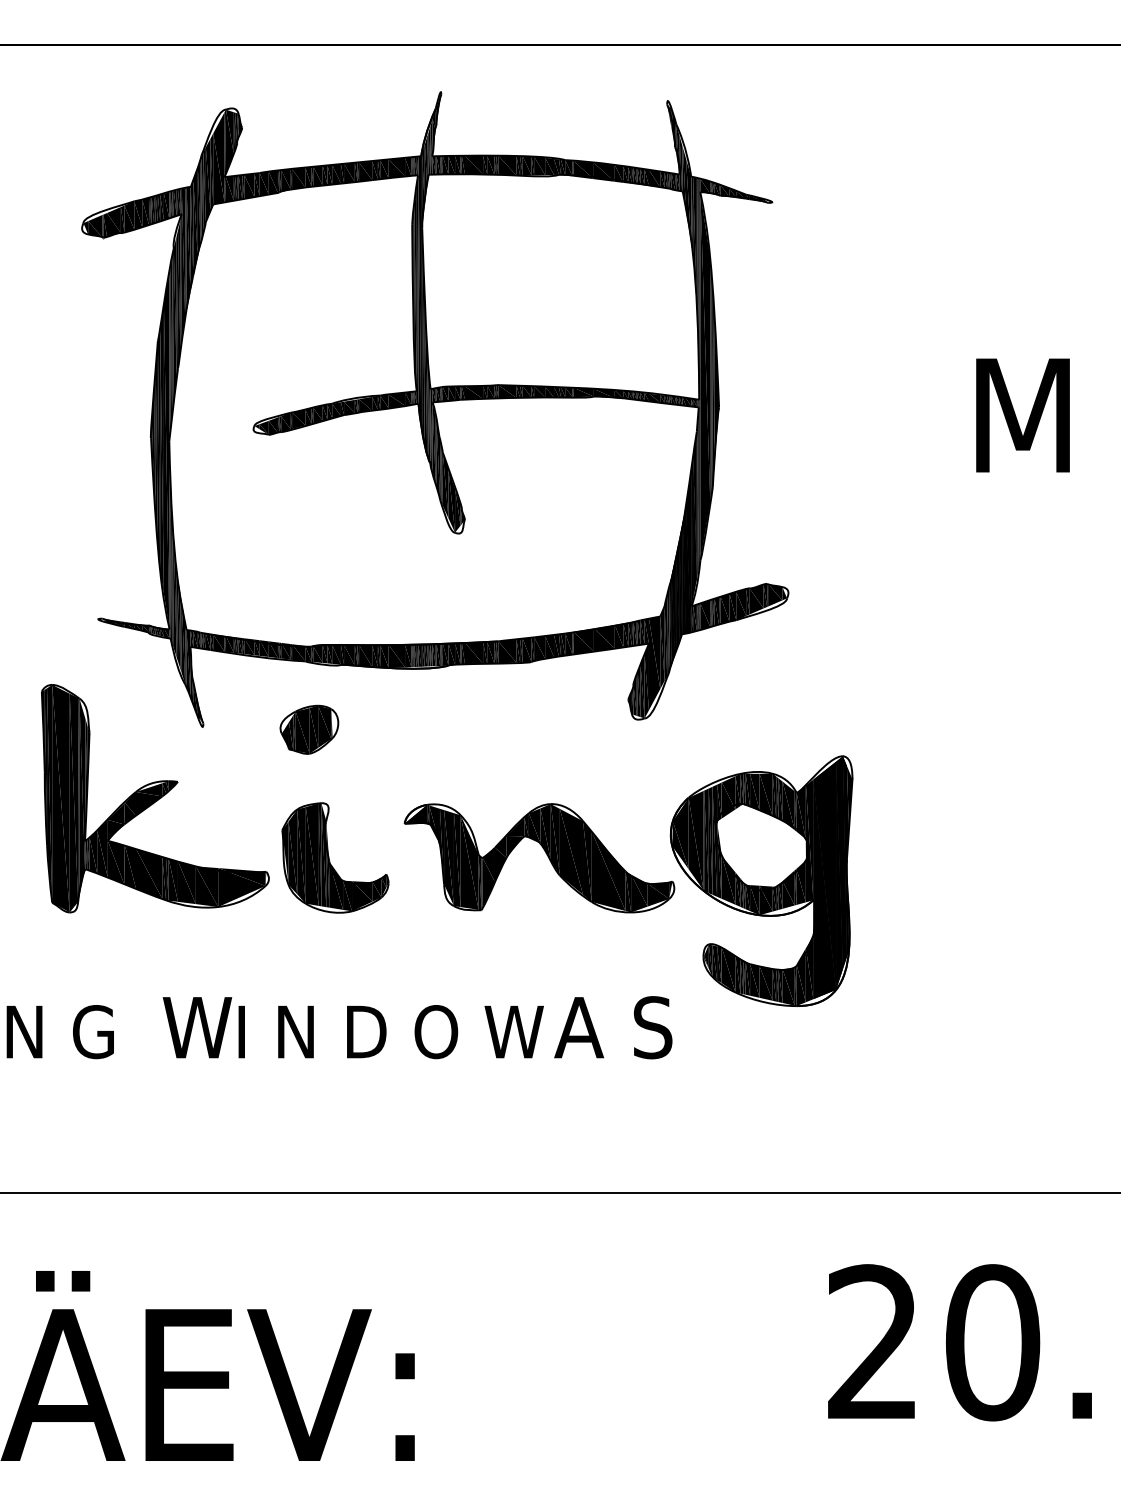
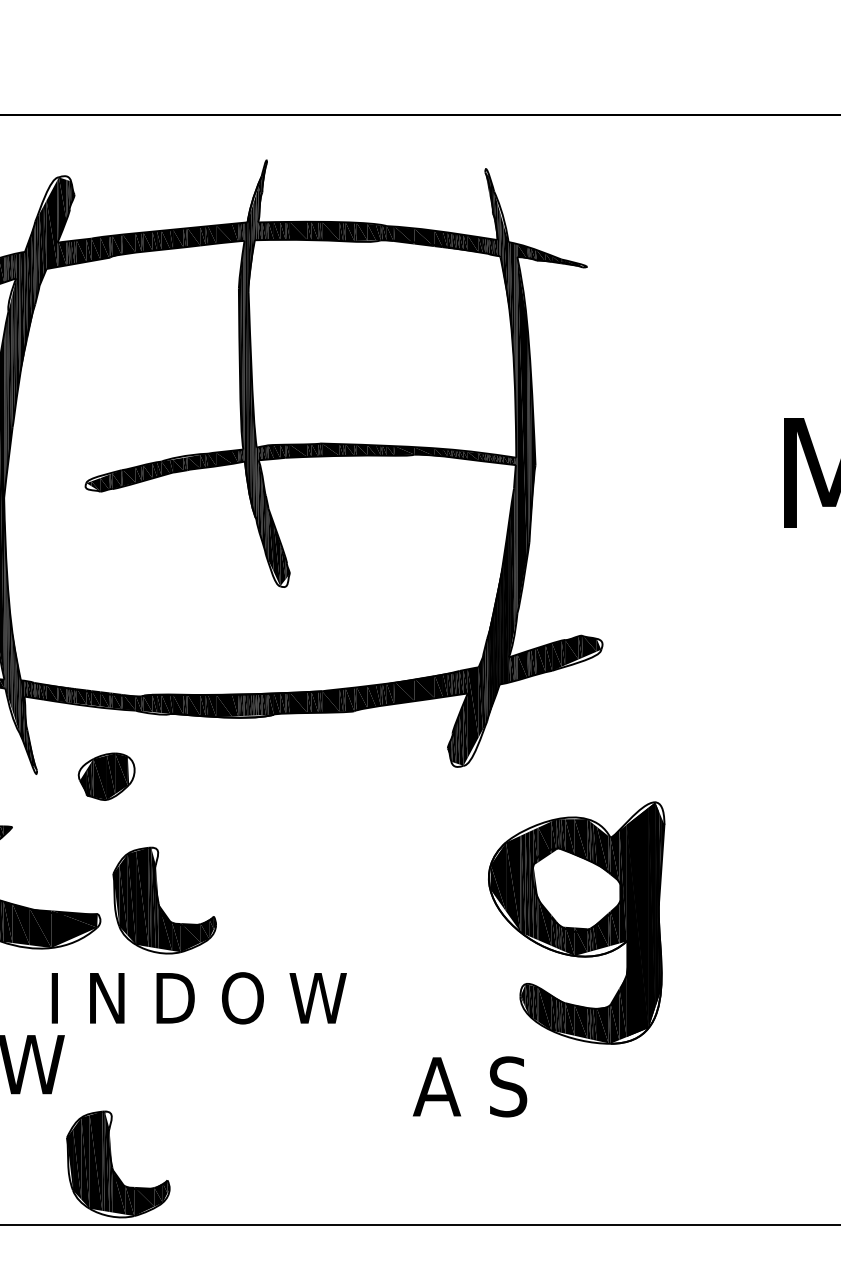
part: (309, 729) -> (106, 776), moved
part: (546, 855) -> (368, 898), removed
text: (613, 1027) -> (470, 1086), moved
text: (390, 1032) -> (198, 998), moved
part: (287, 1130) -> (118, 1164), added

